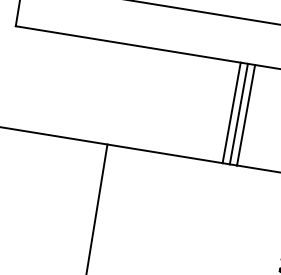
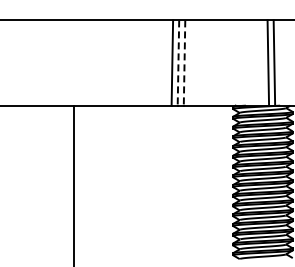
line: (238, 114) -> (178, 63), solid -> dashed
line: (245, 115) -> (184, 63), solid -> dashed

